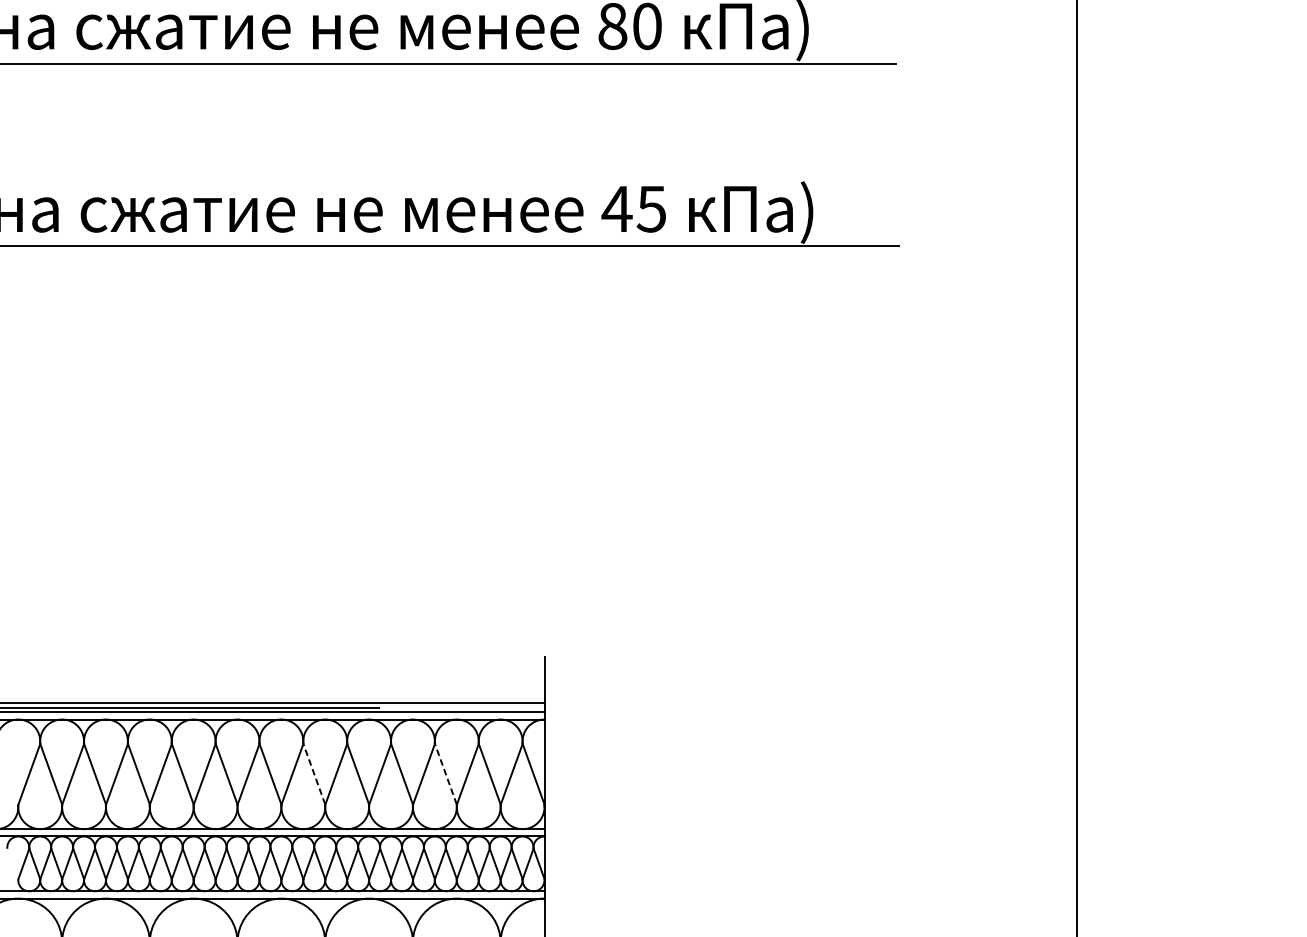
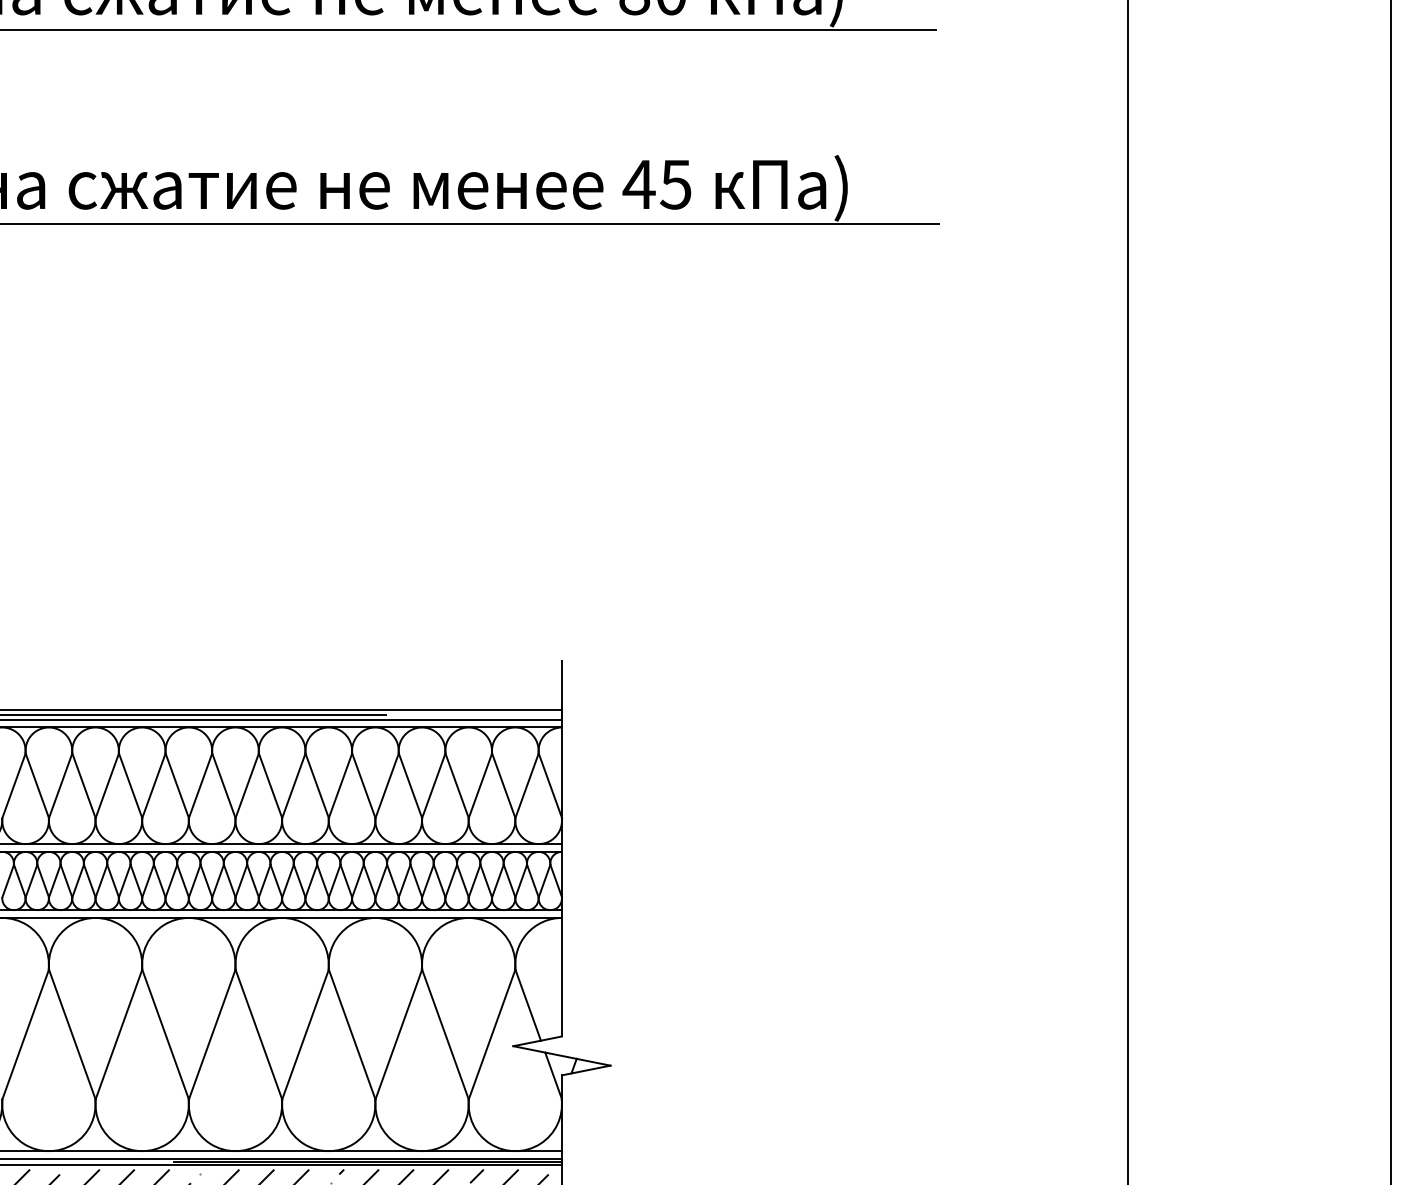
line: (314, 774) -> (317, 785), dashed -> solid
line: (445, 774) -> (456, 785), dashed -> solid

